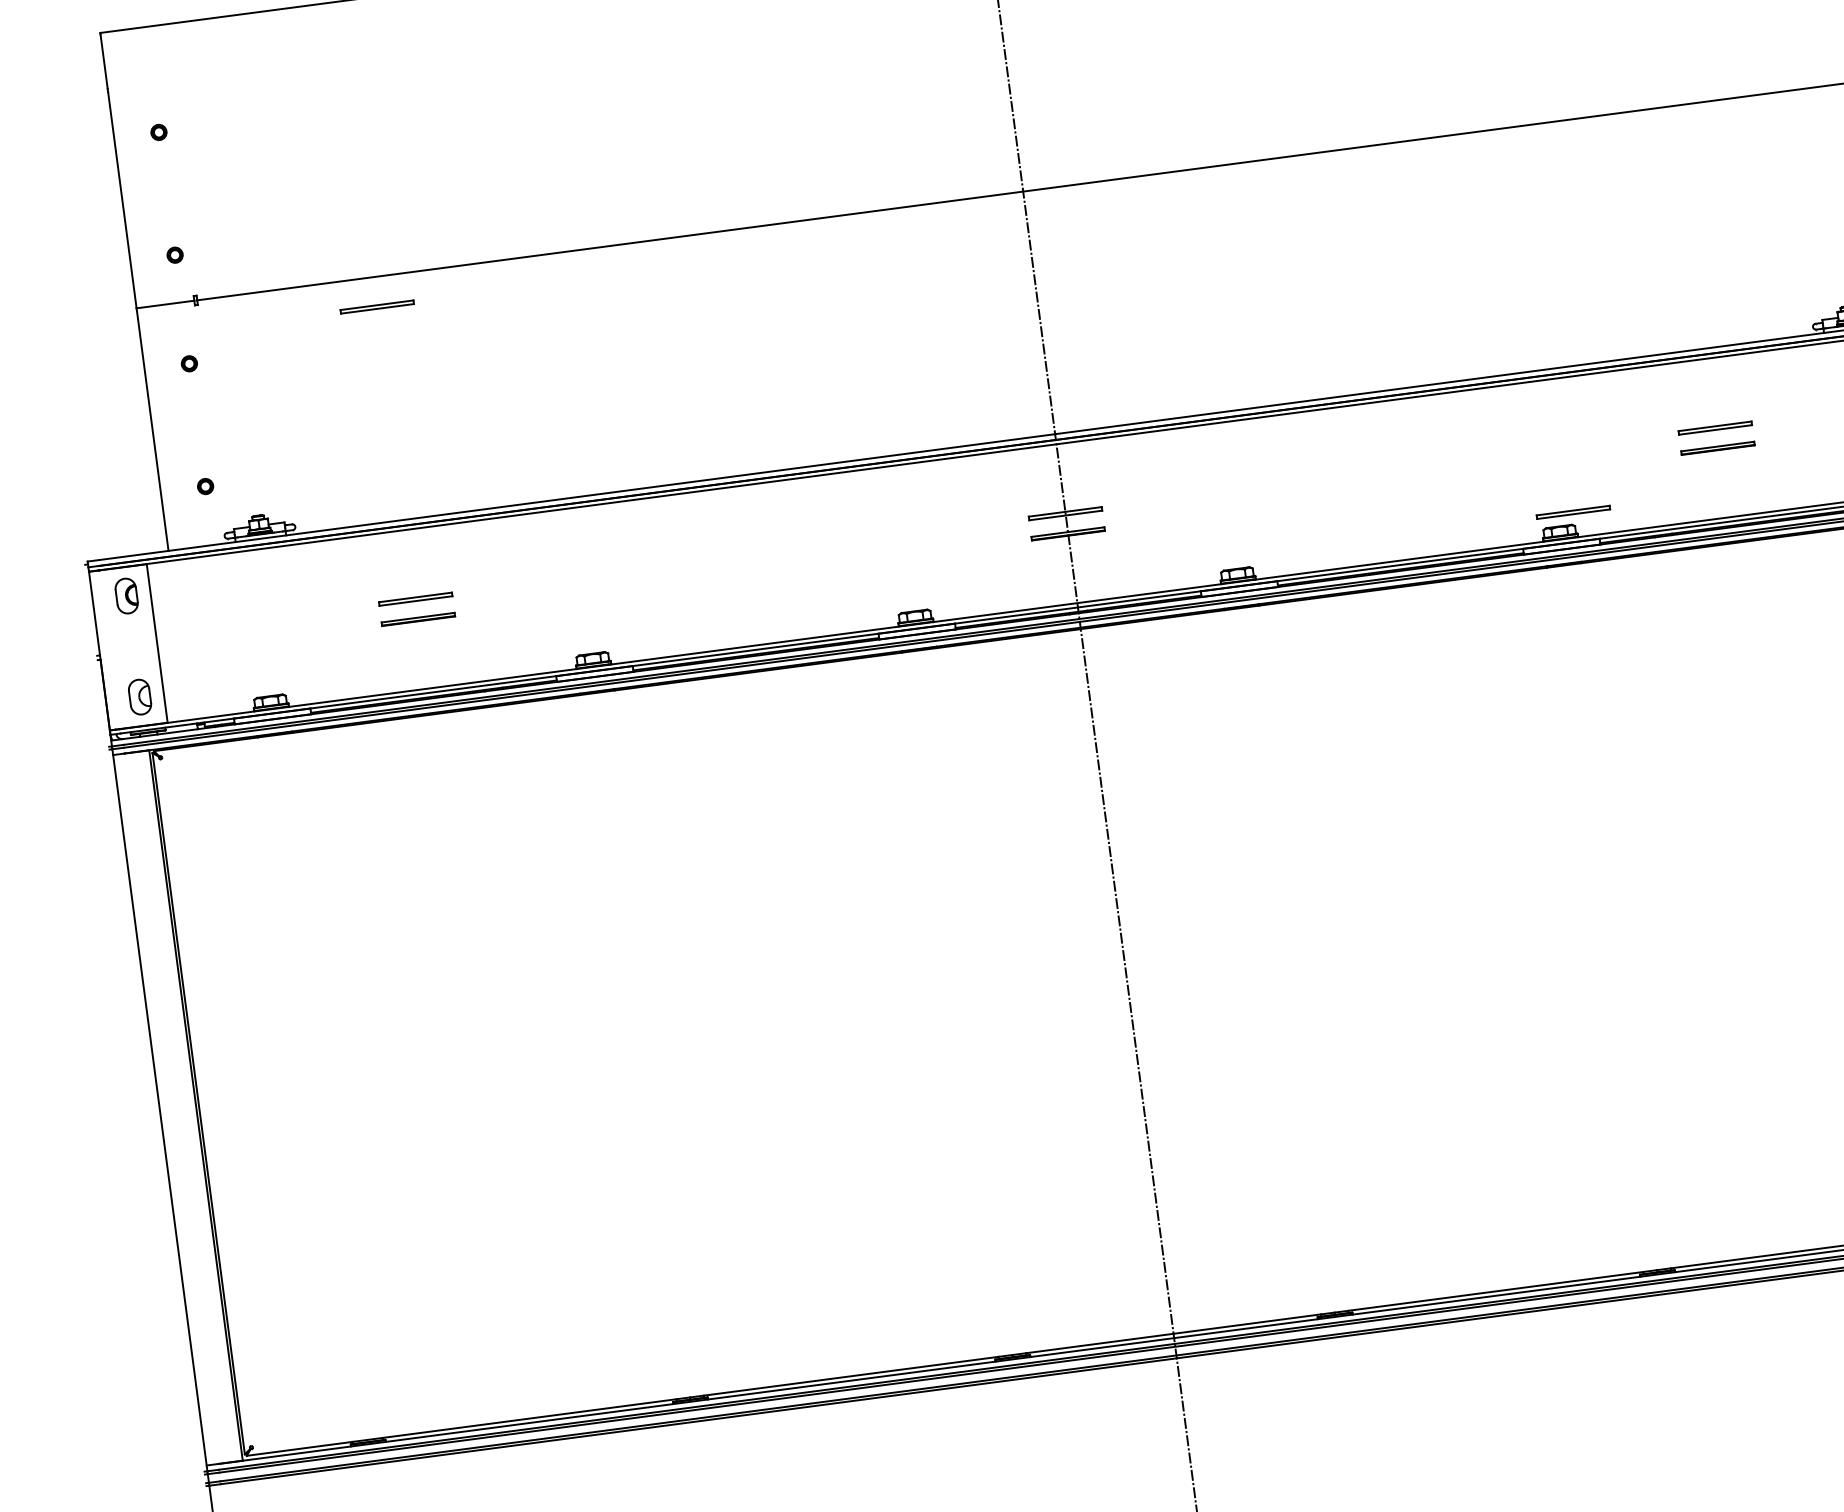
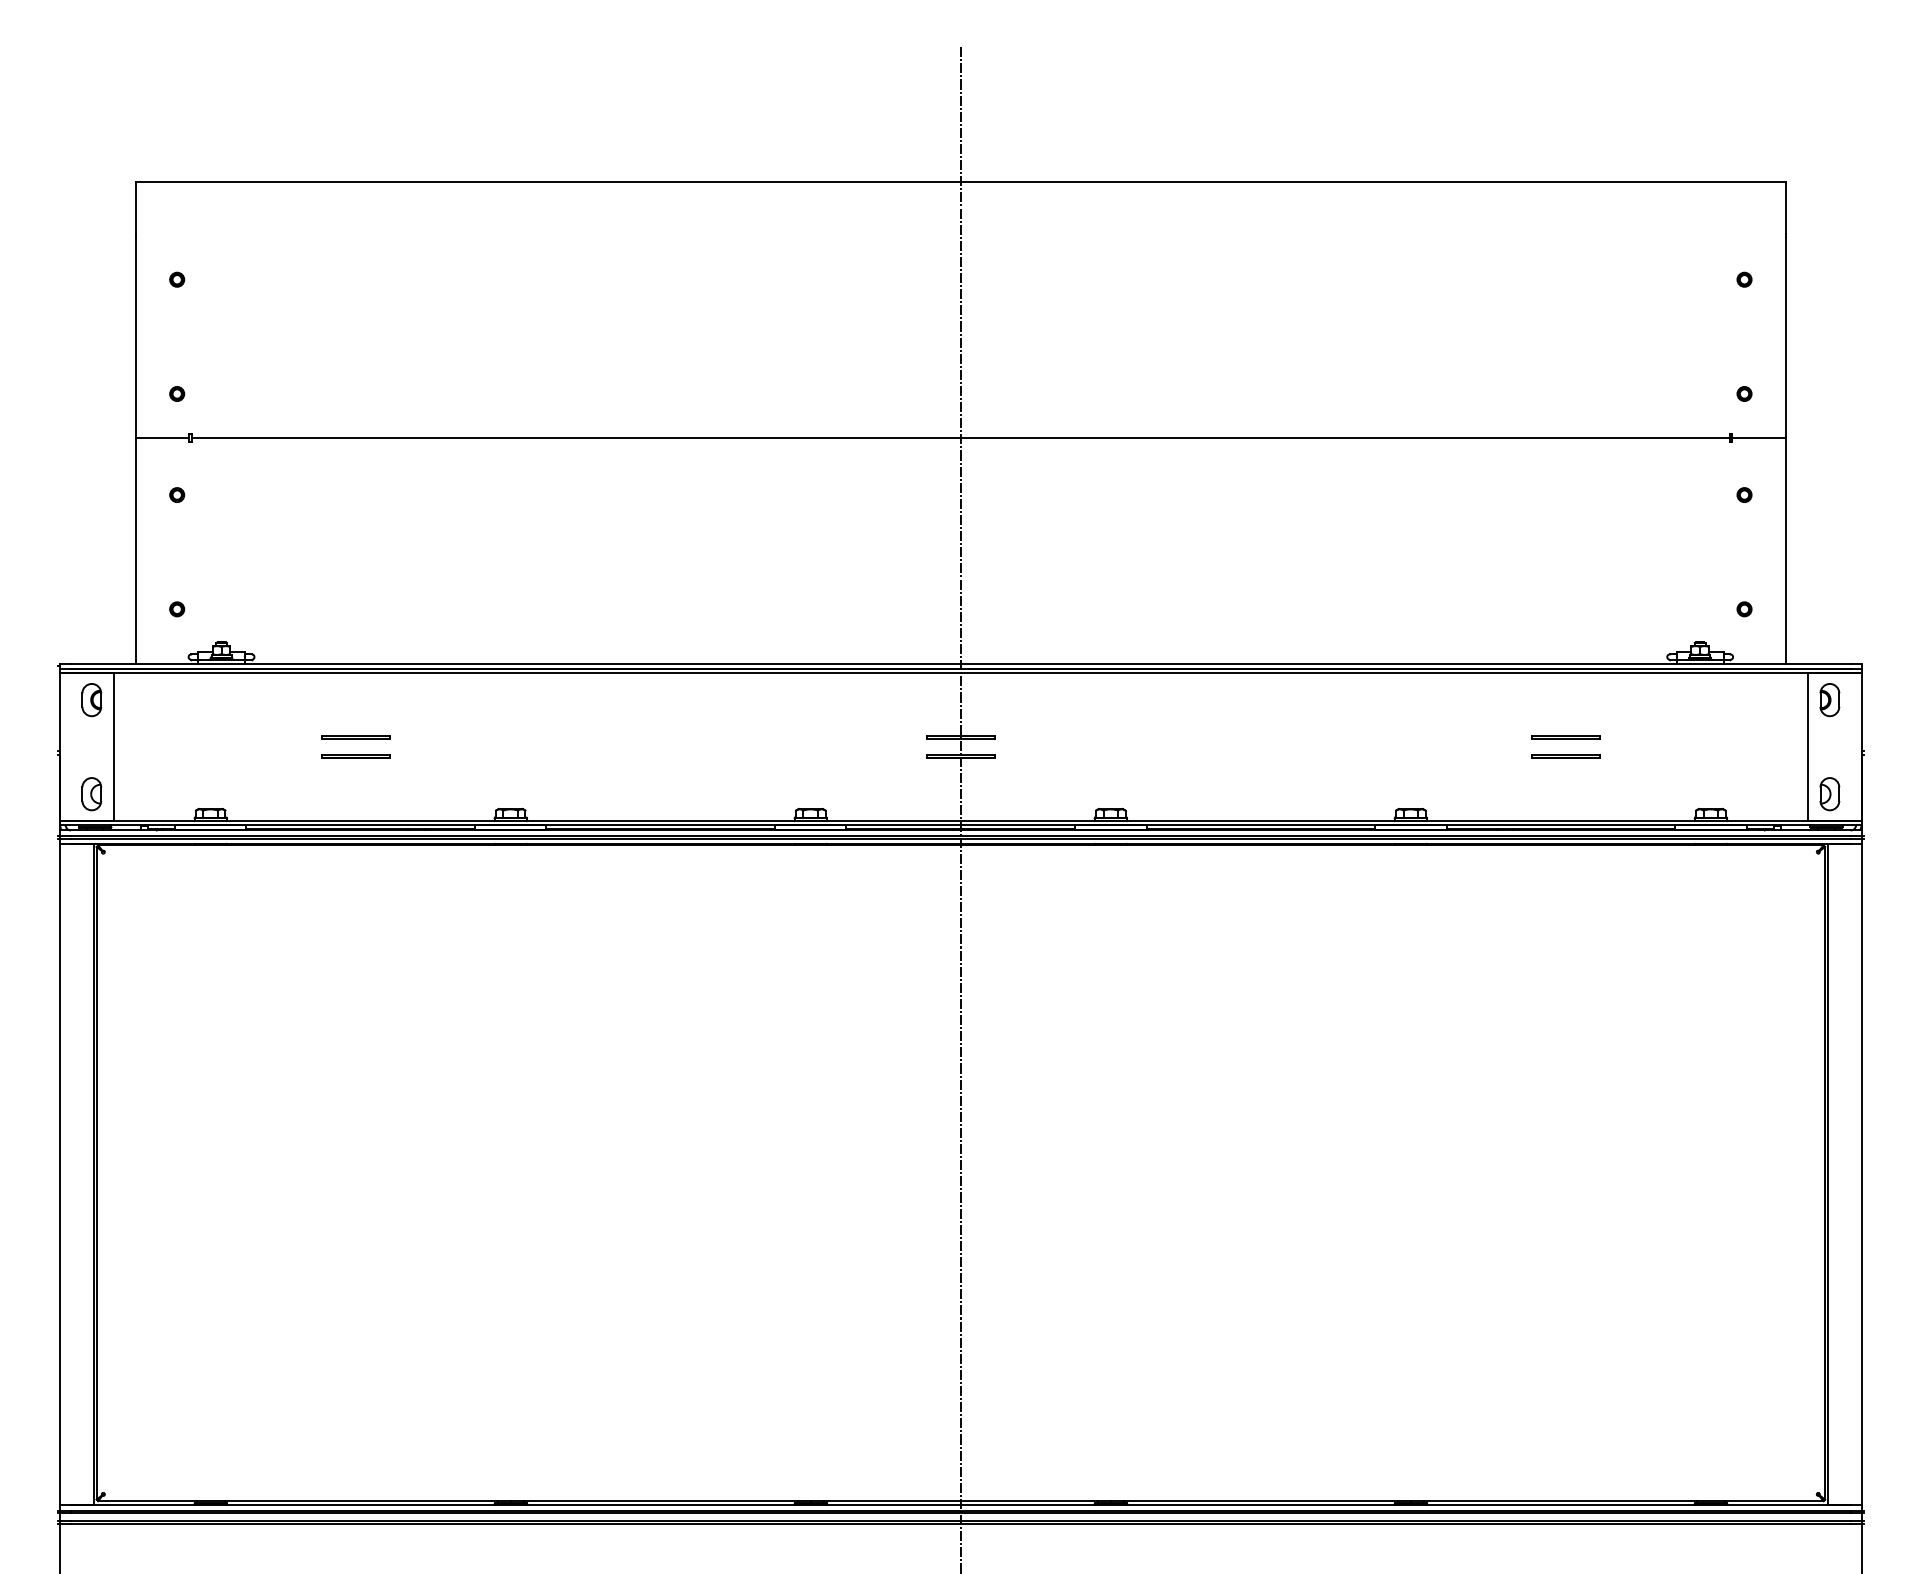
line: (376, 305) -> (355, 464), removed
line: (1573, 511) -> (1425, 796), removed

